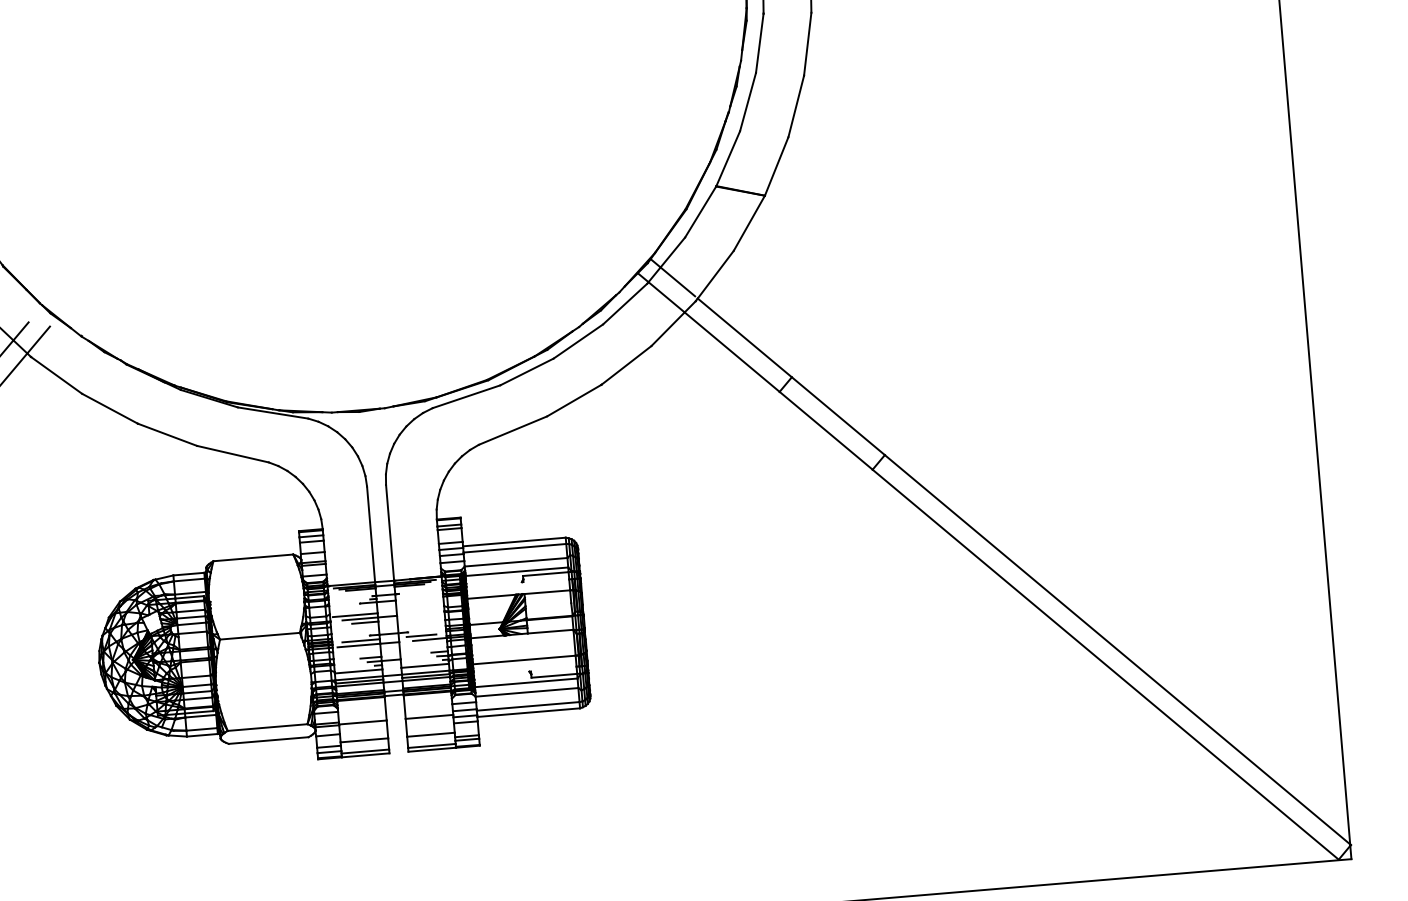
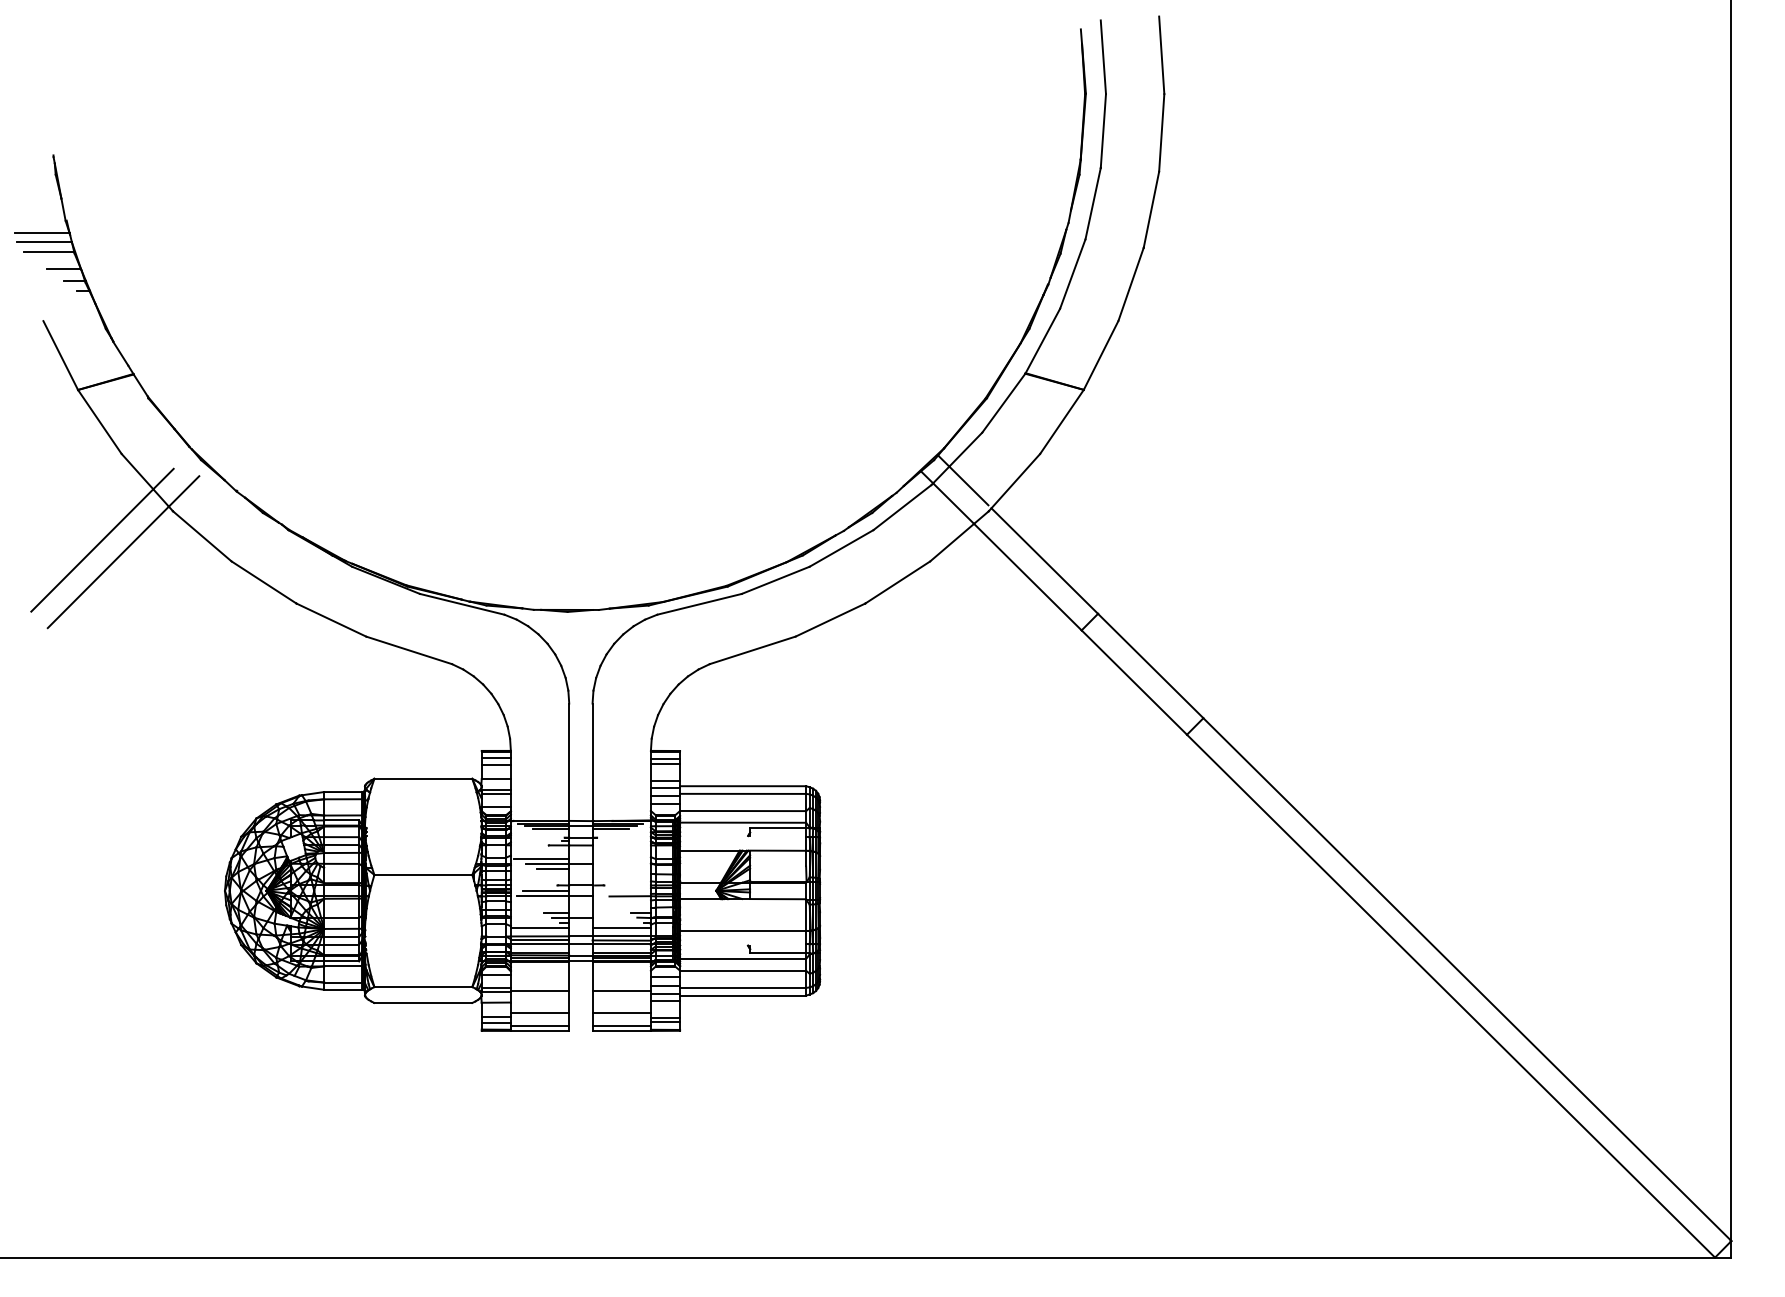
line: (421, 635) -> (620, 890), removed

